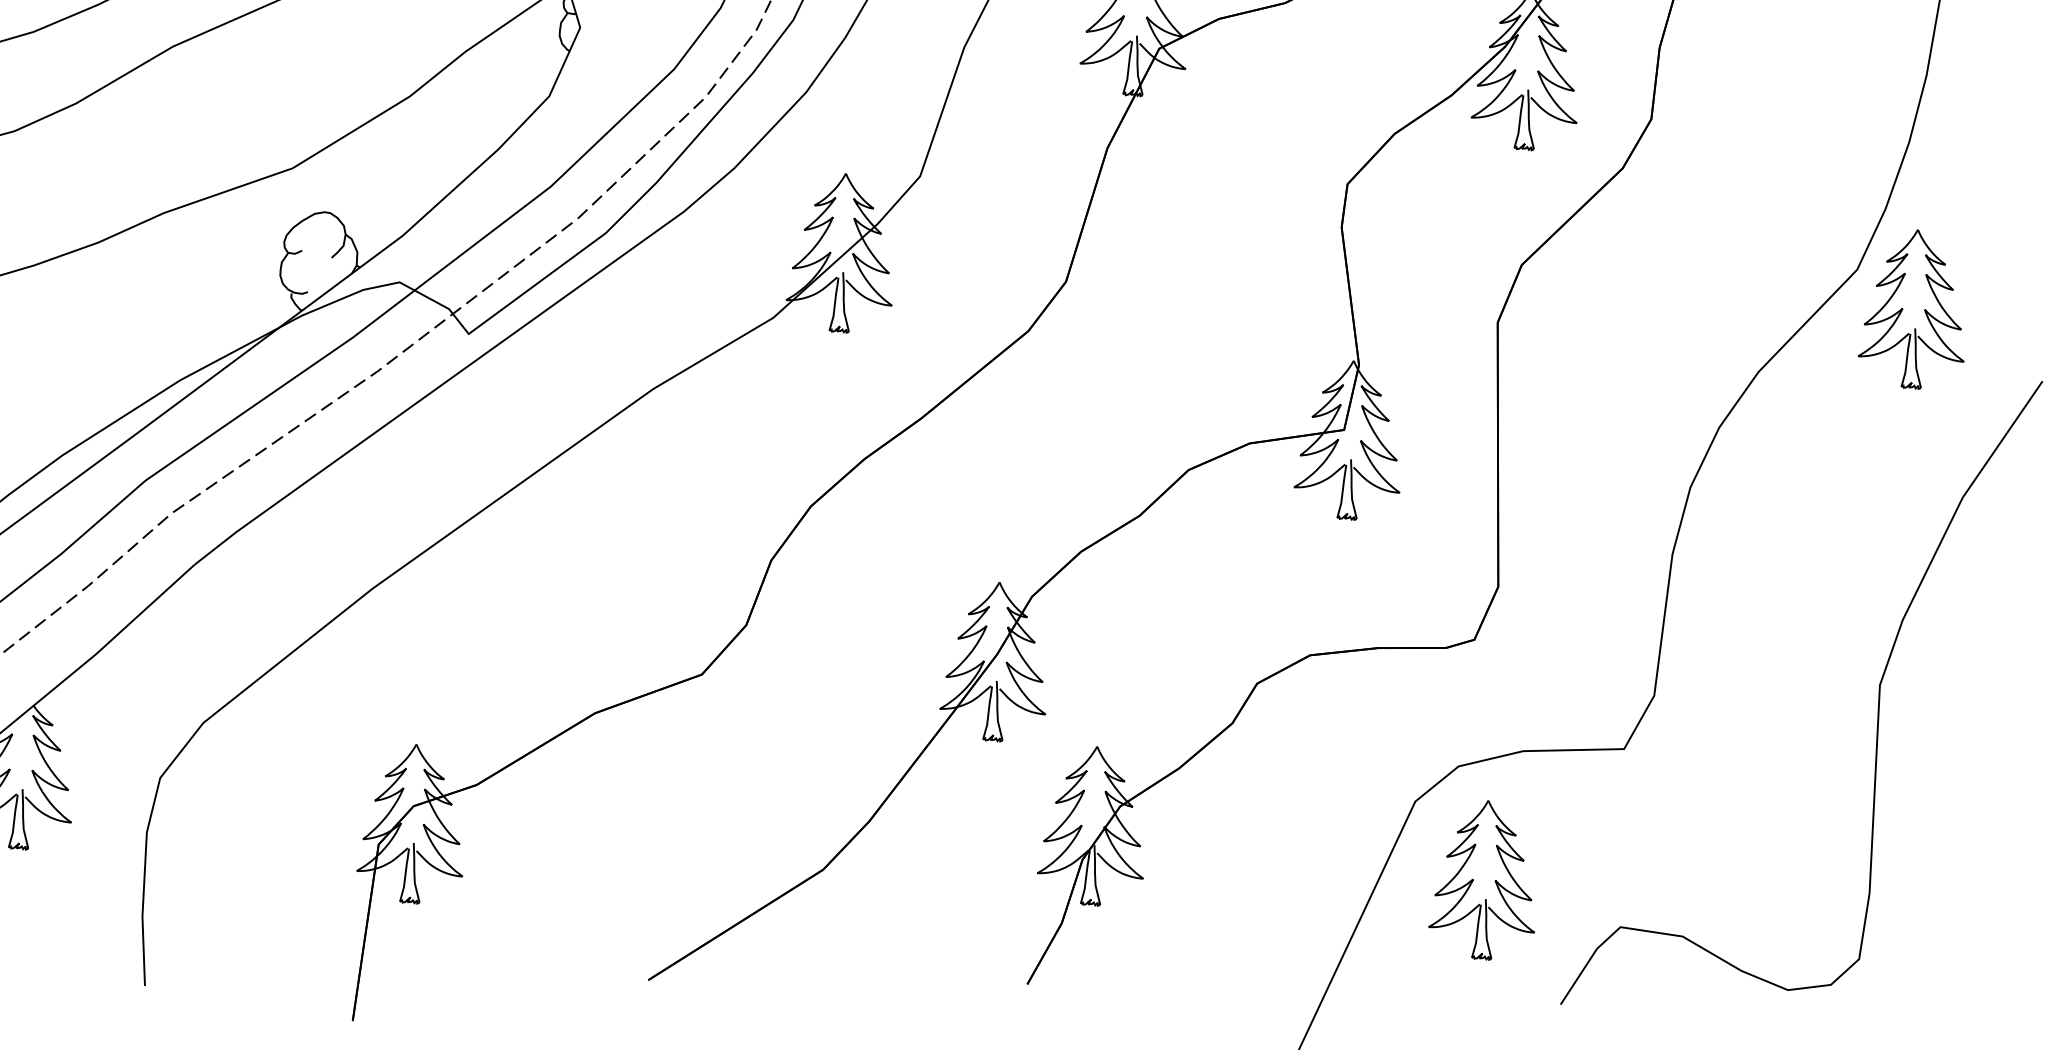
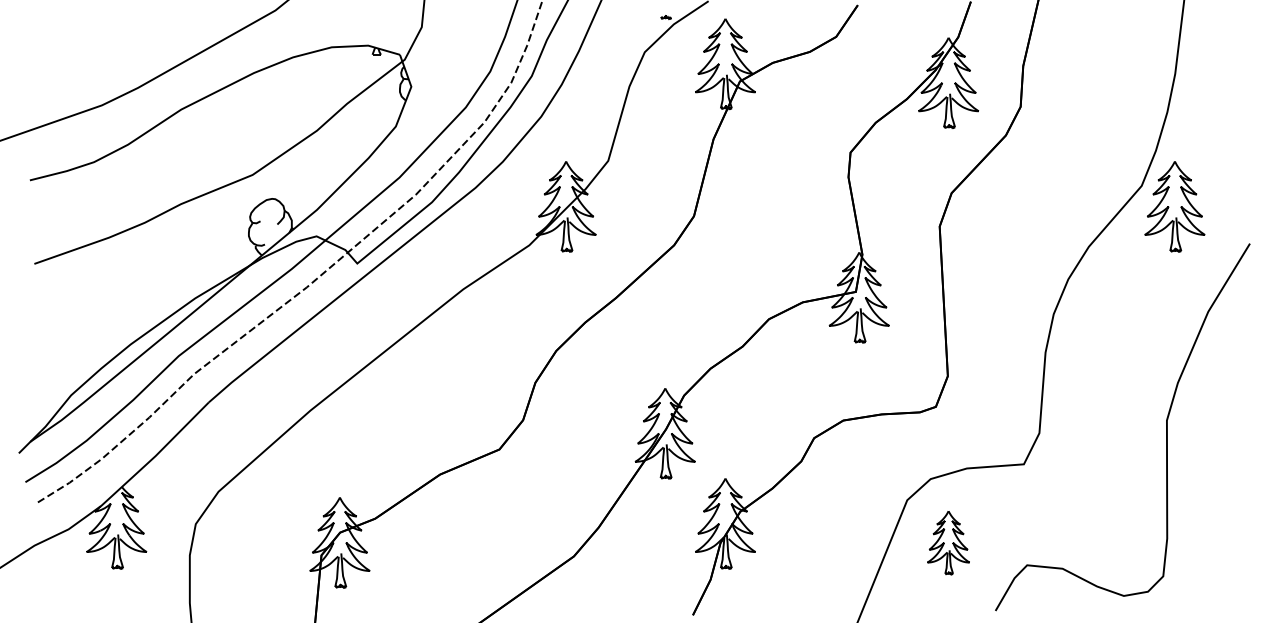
part: (1484, 879) -> (948, 542), size x0.7

